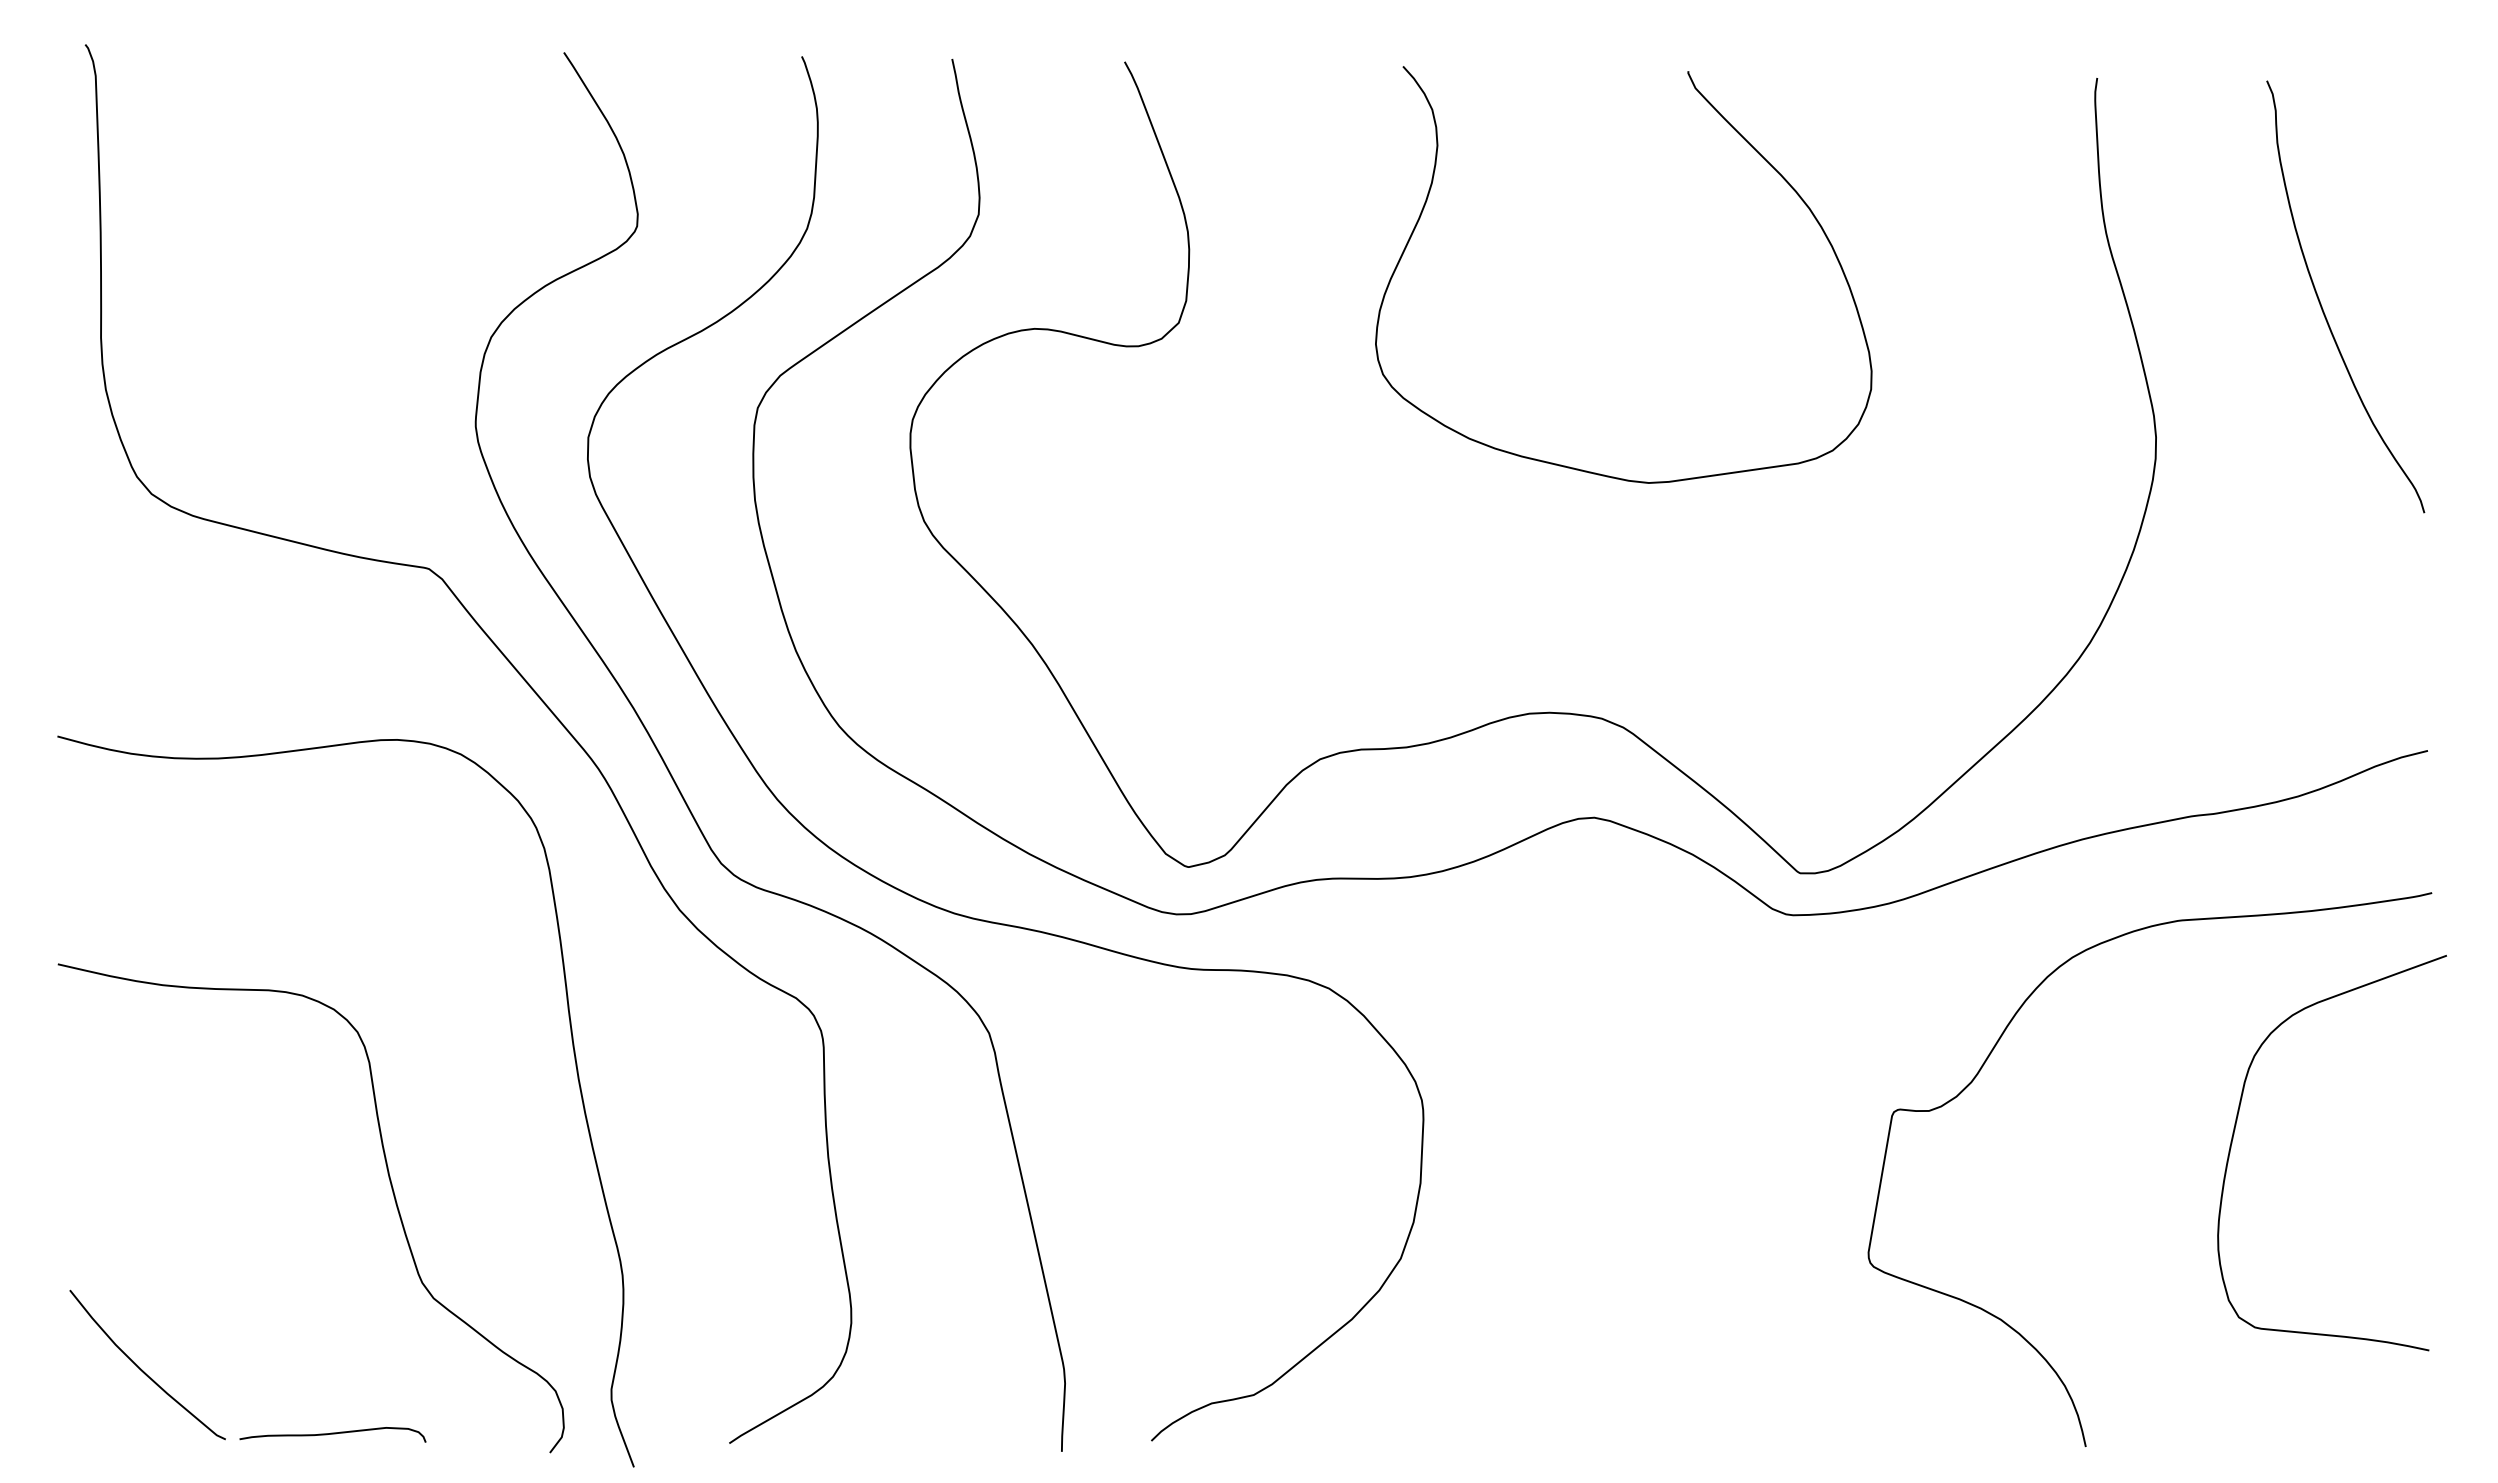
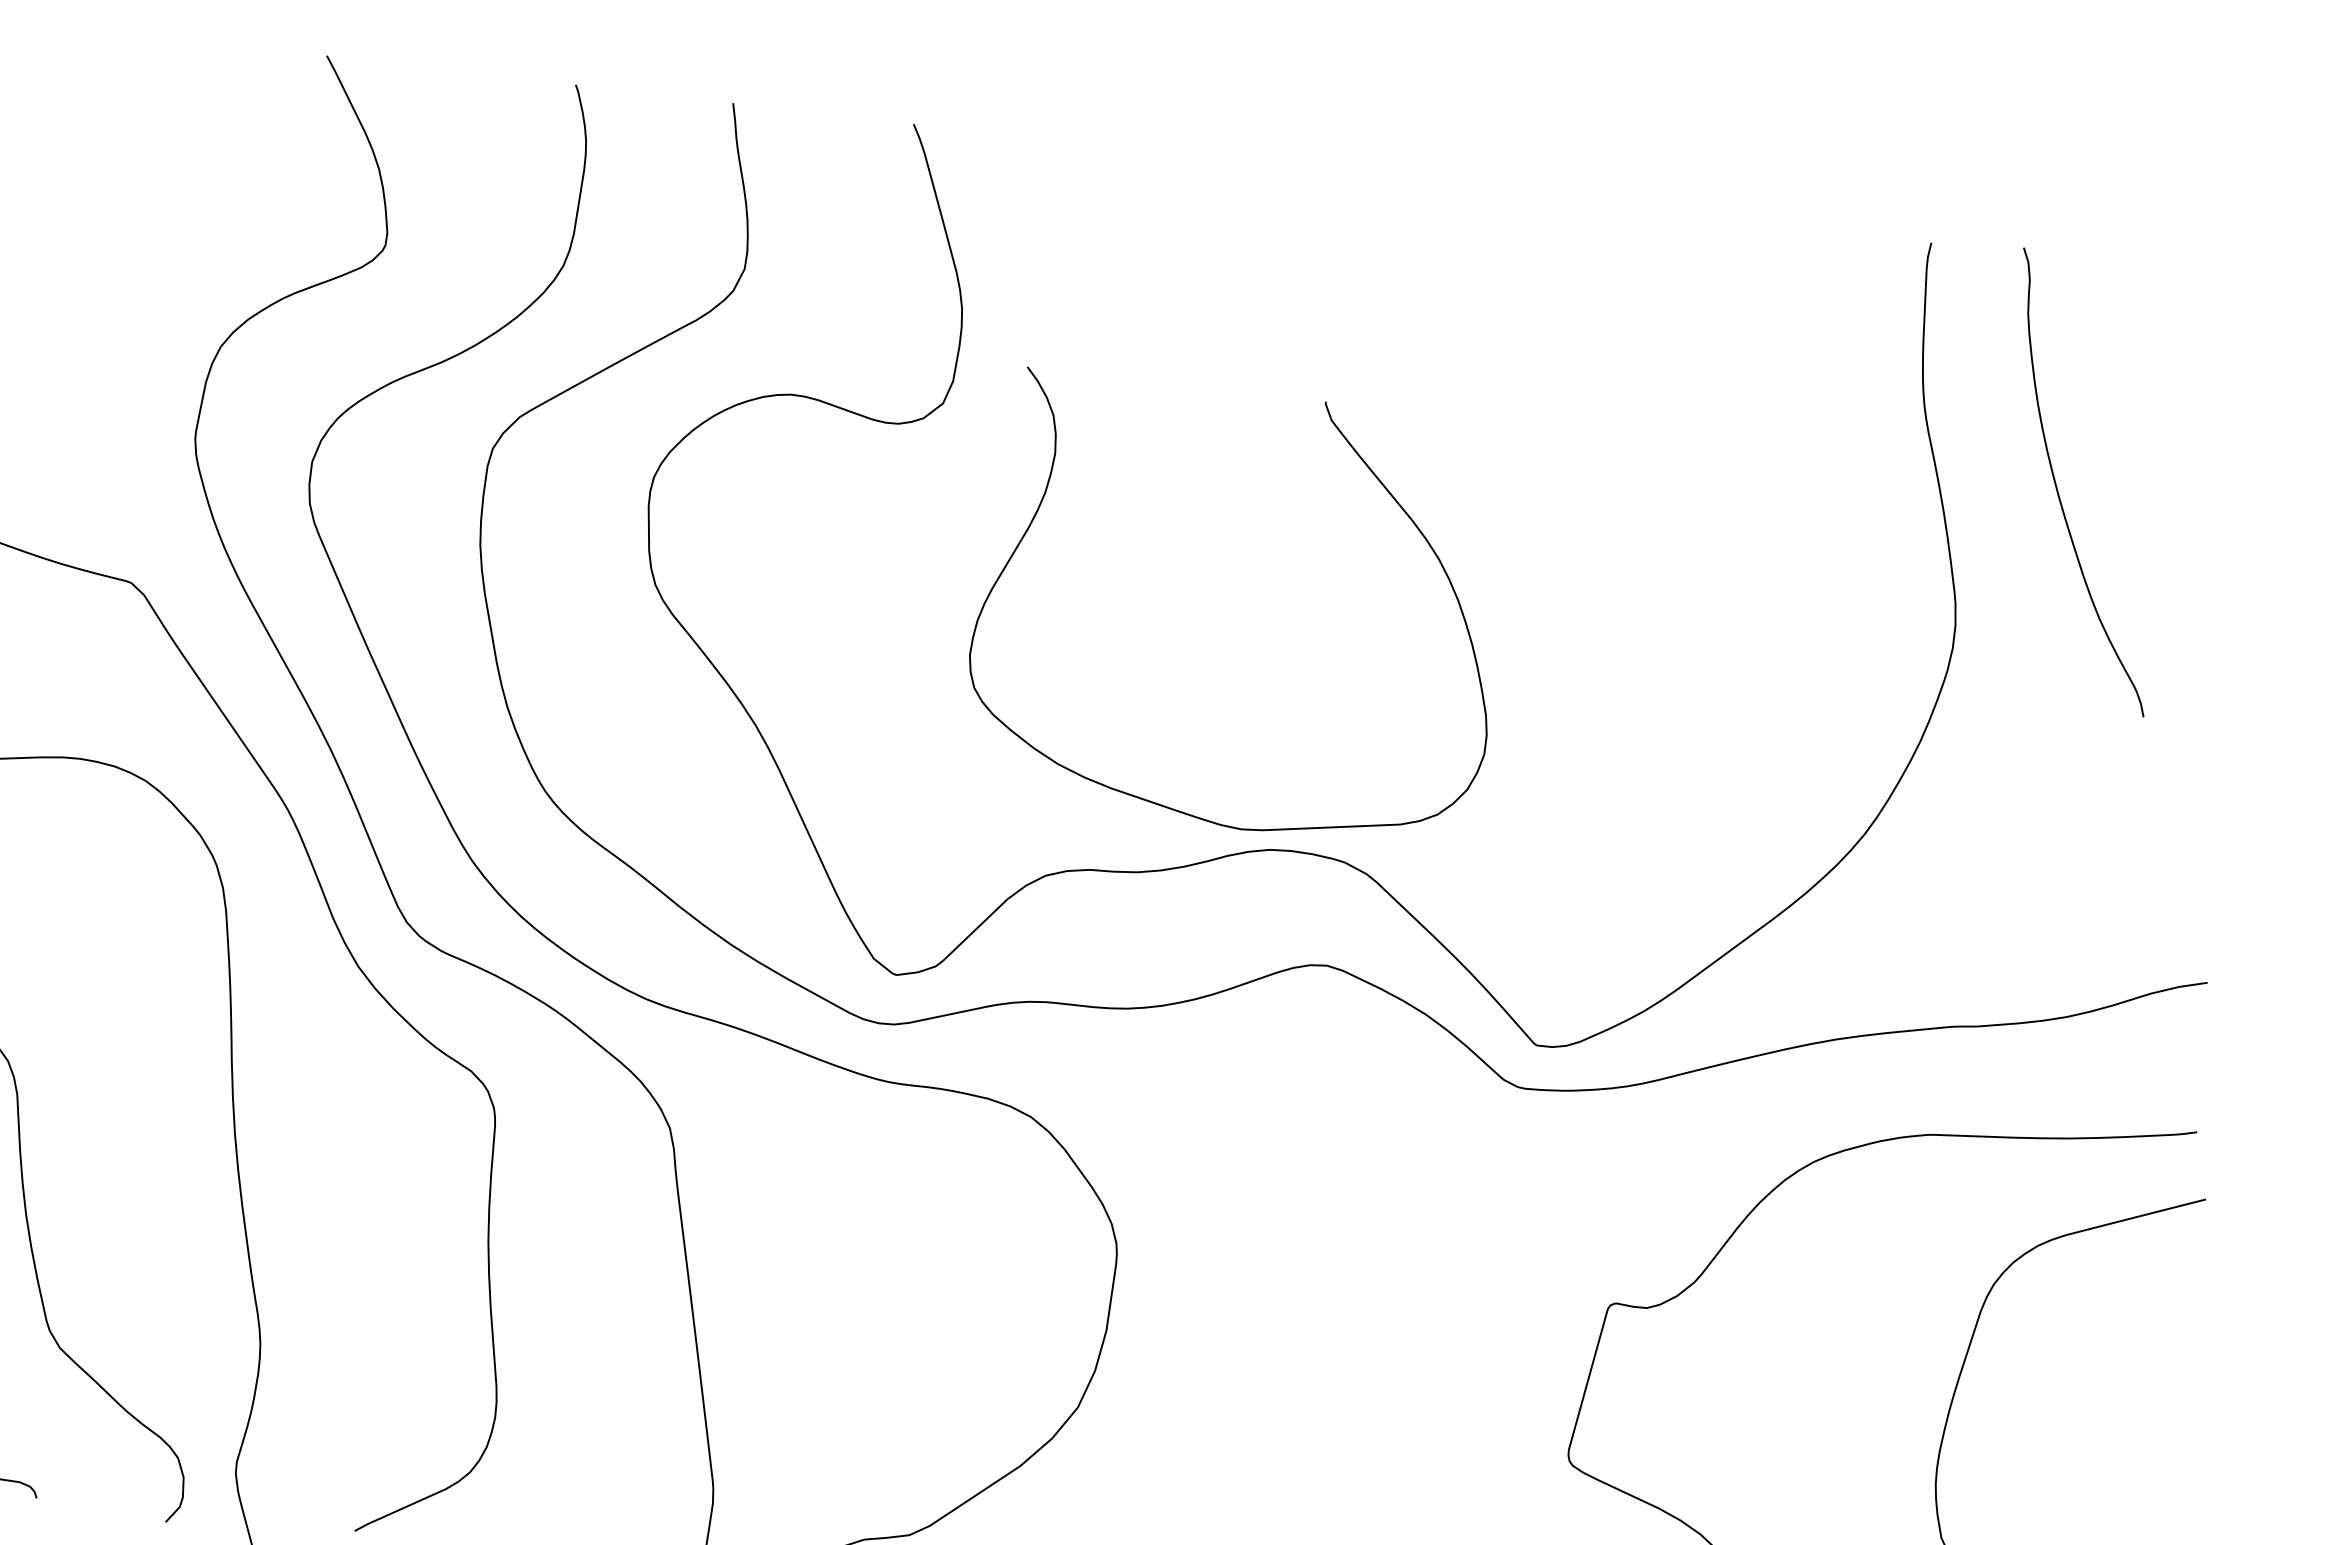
curve: (1750, 146) -> (1383, 487), moved
curve: (2321, 303) -> (2057, 486), moved

